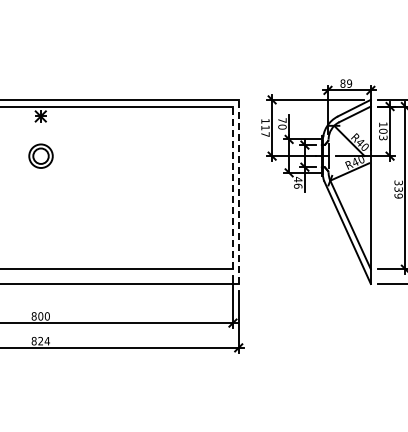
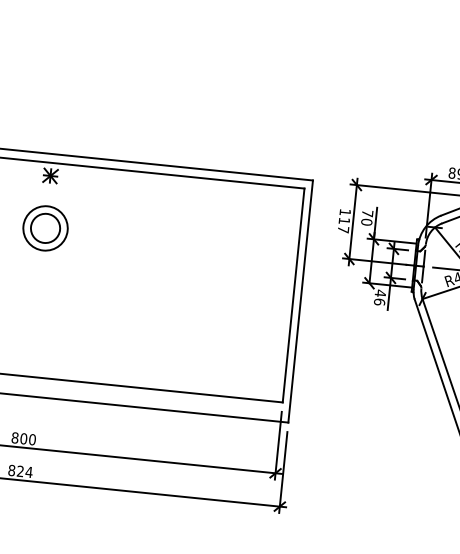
part: (40, 155) -> (44, 227), size x1.43
line: (232, 187) -> (293, 294), dashed -> solid
line: (238, 191) -> (300, 301), dashed -> solid

